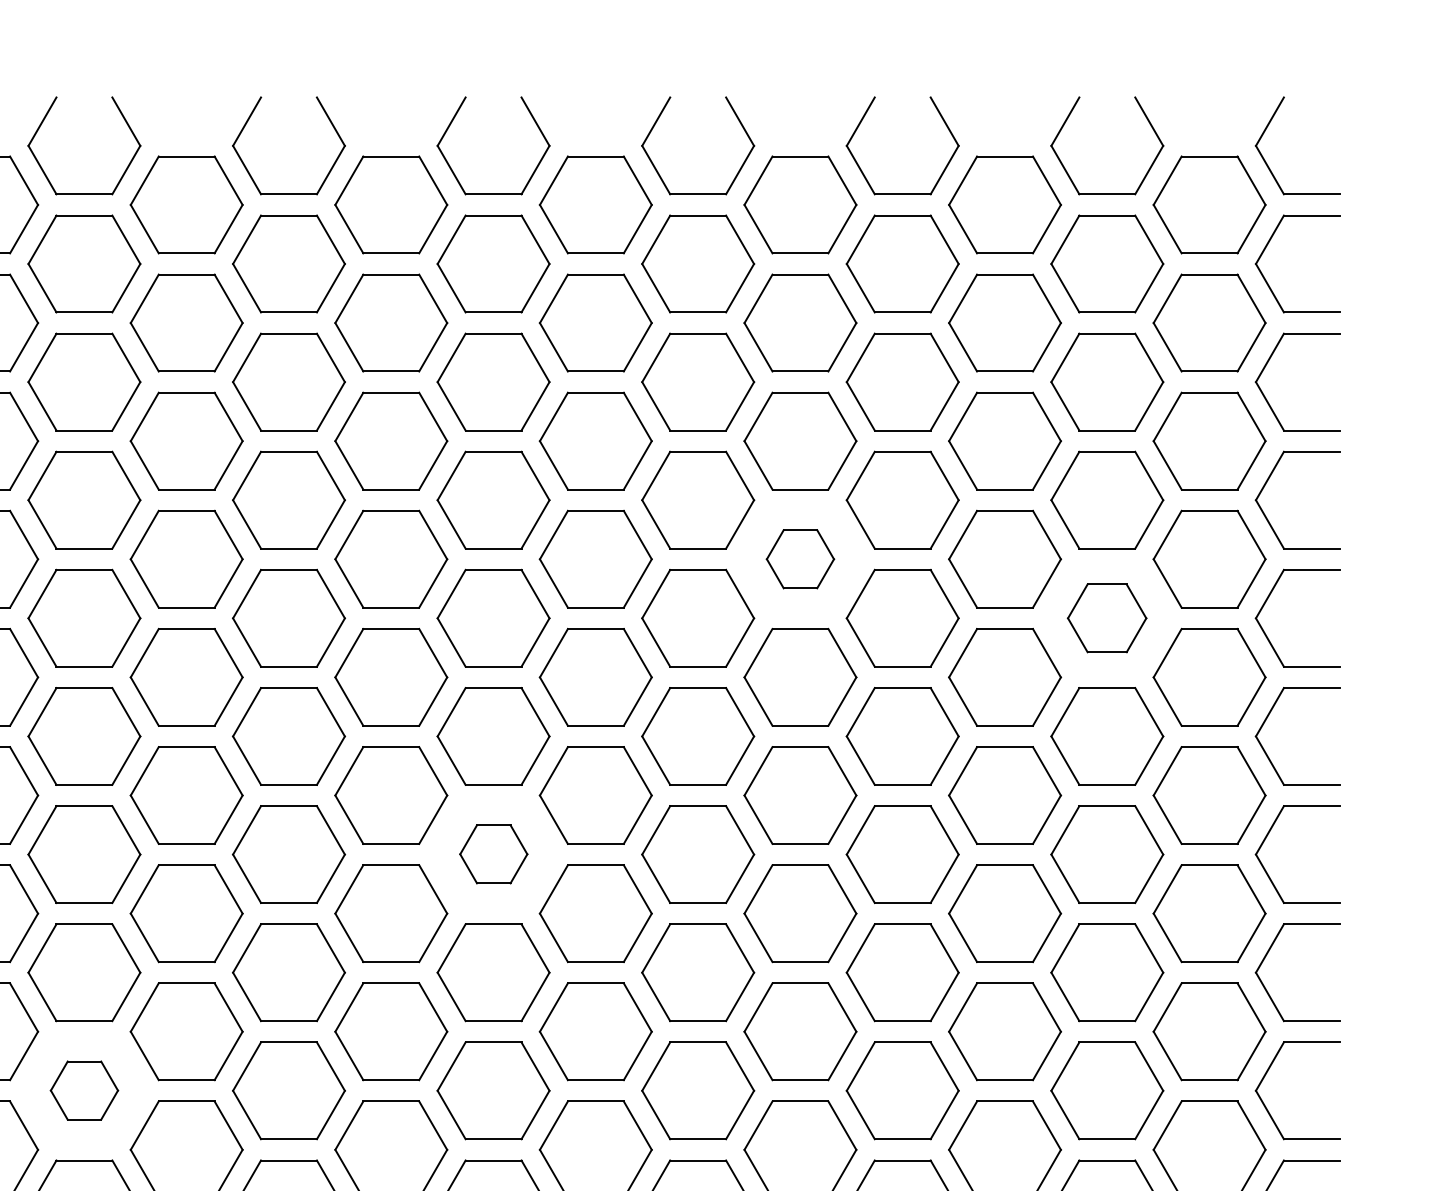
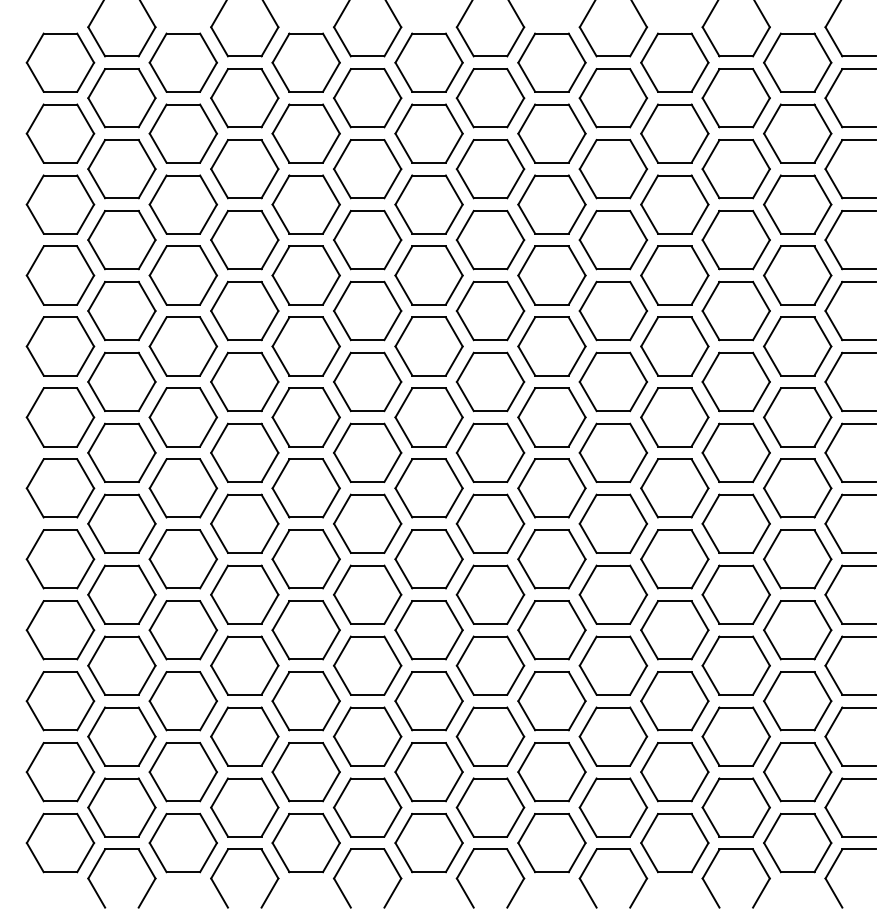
part: (799, 559) -> (551, 275), size x1.67
part: (1106, 617) -> (735, 310), size x1.43
part: (493, 853) -> (367, 452), size x1.67
part: (83, 1090) -> (121, 594), size x1.67

